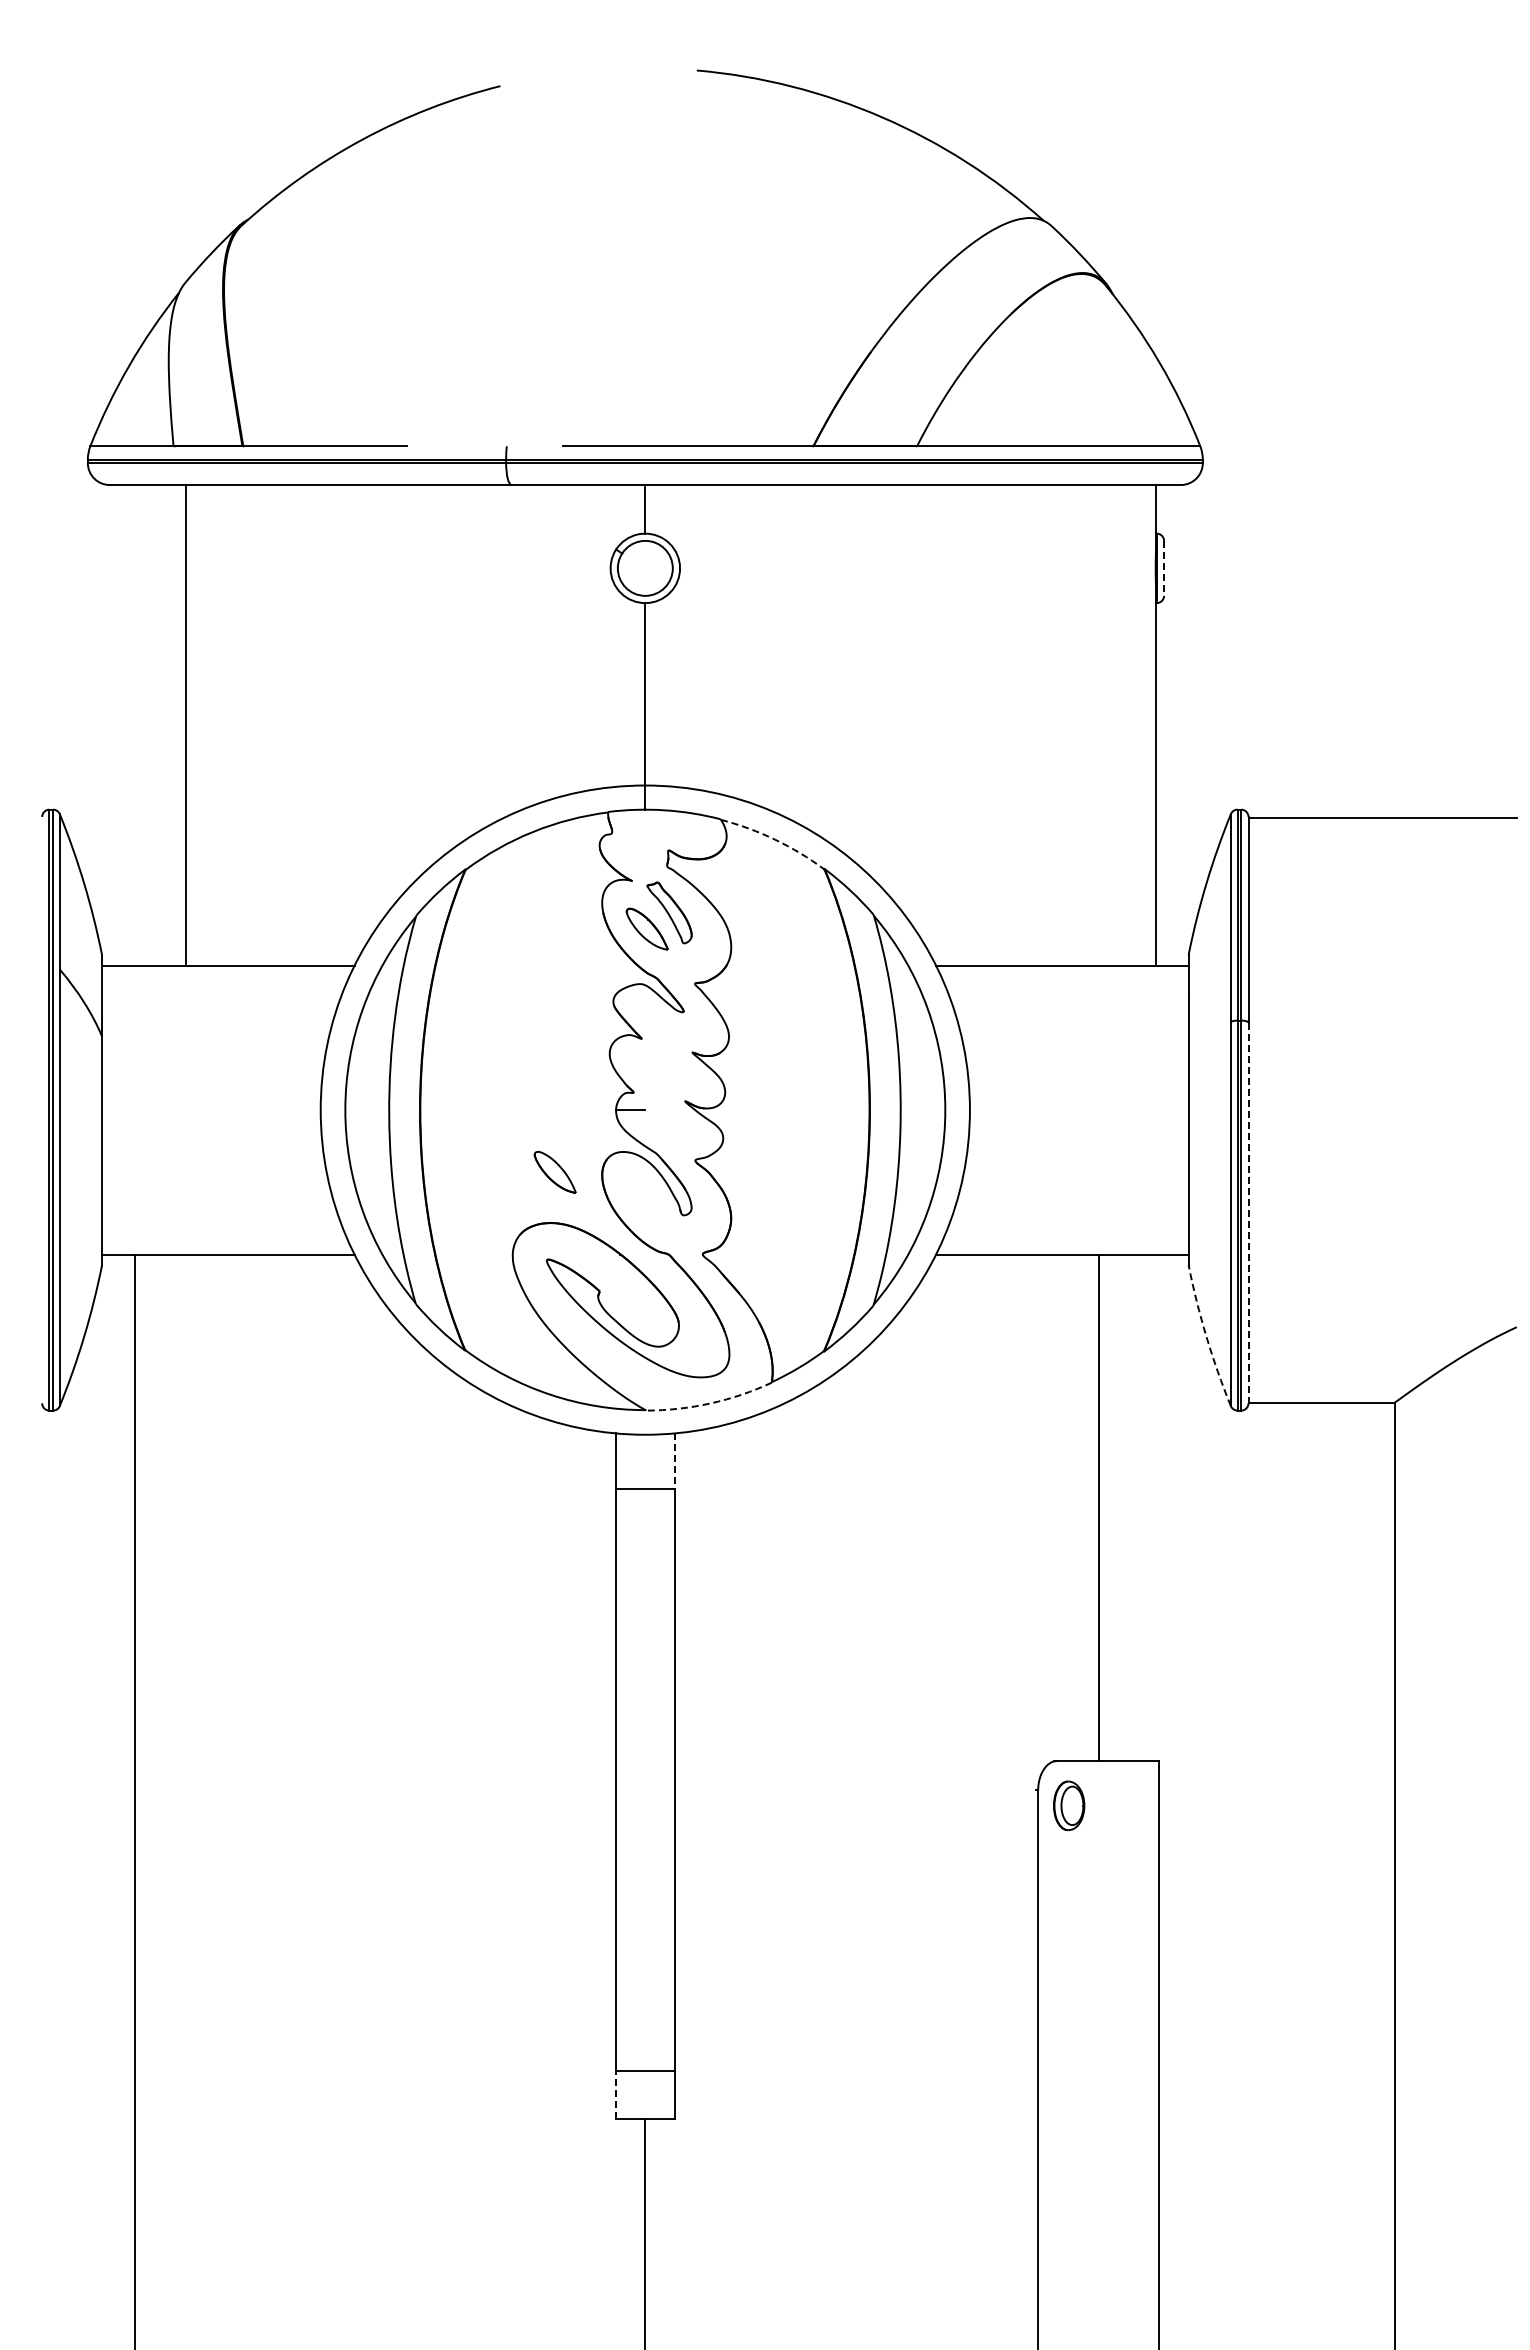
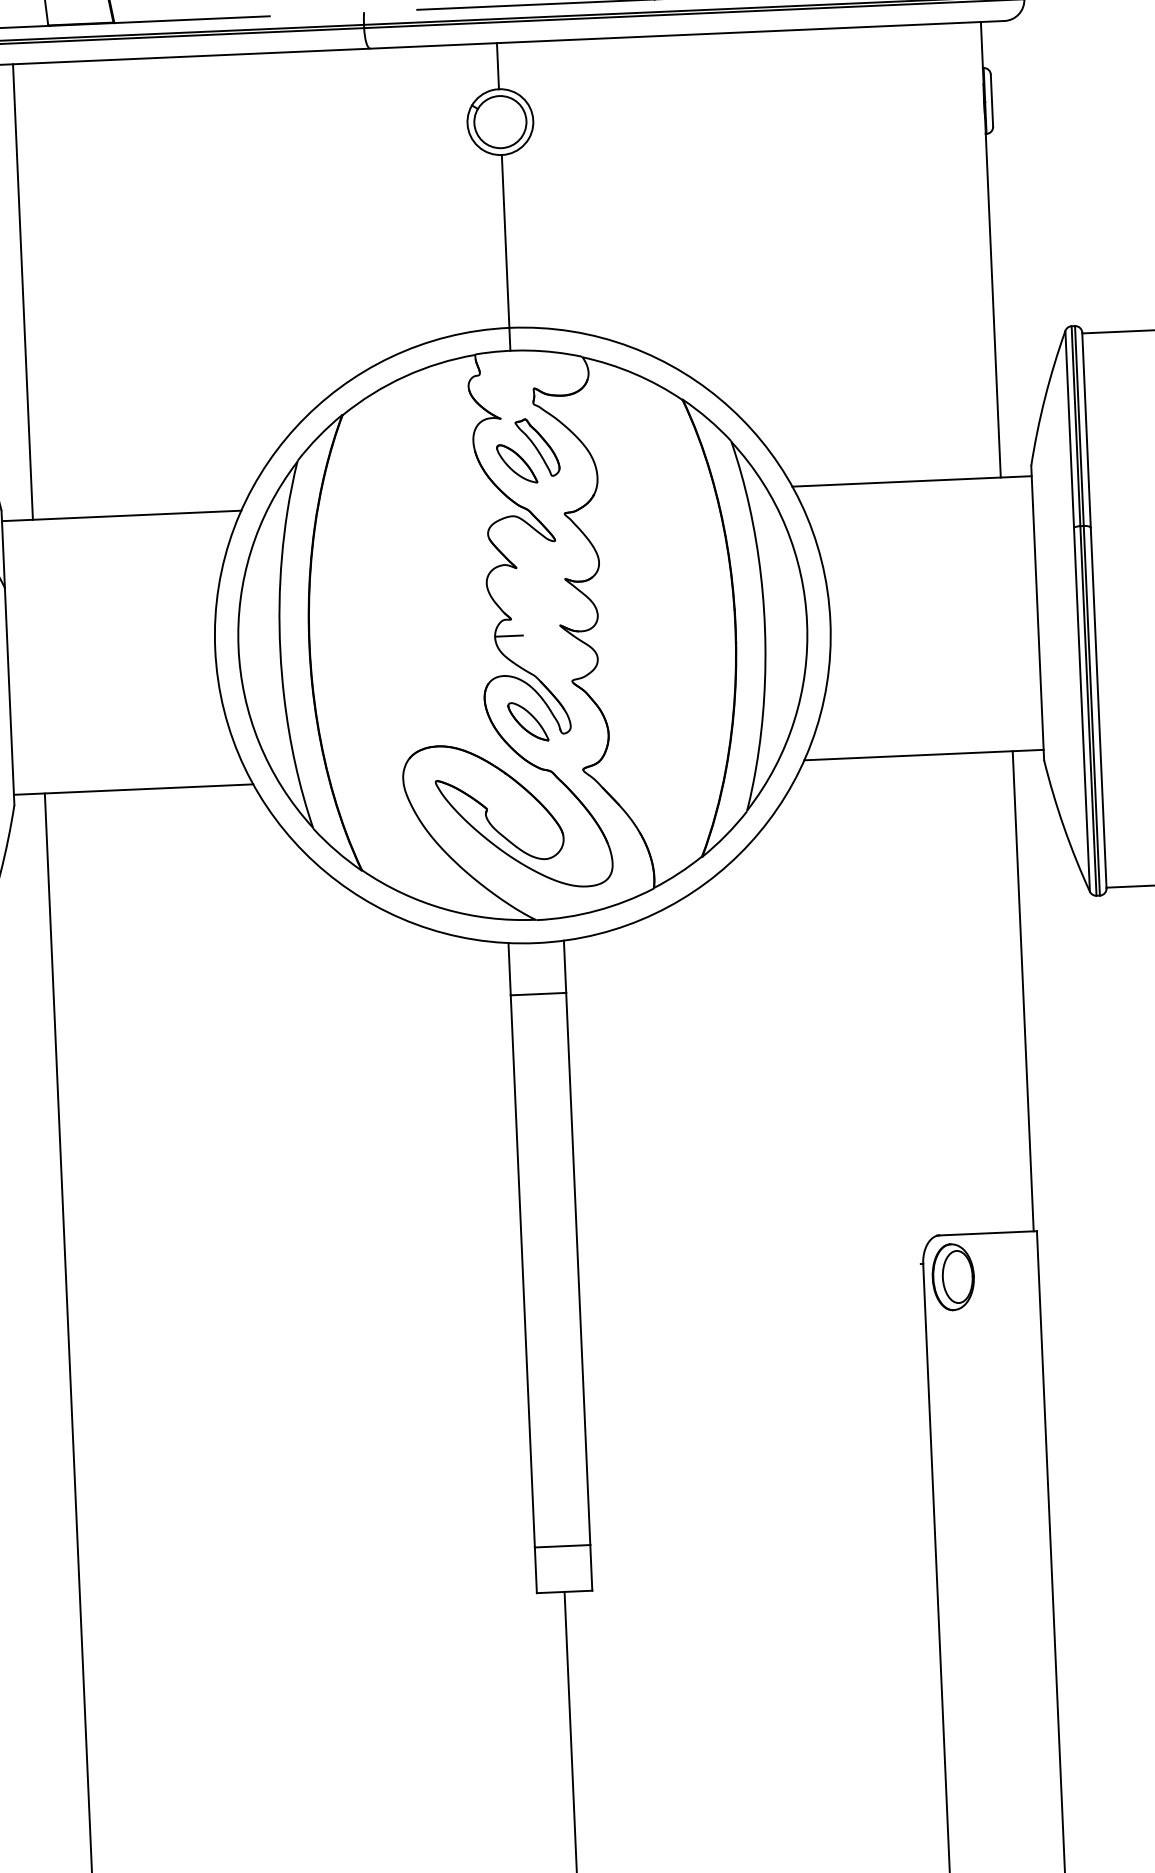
line: (1164, 568) -> (992, 100), dashed -> solid
line: (185, 725) -> (22, 292), moved
arc: (775, 839) -> (634, 373), dashed -> solid
part: (554, 1172) -> (527, 722), moved
line: (1248, 1213) -> (1098, 708), dashed -> solid
arc: (1206, 1336) -> (1063, 826), dashed -> solid
arc: (710, 1403) -> (596, 910), dashed -> solid
line: (674, 1461) -> (565, 967), dashed -> solid
line: (1099, 1507) -> (1023, 990), moved
part: (1068, 1805) -> (952, 1276), size x1.43
line: (616, 2094) -> (536, 1569), dashed -> solid

